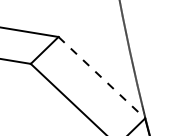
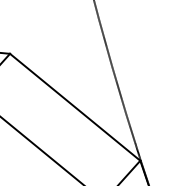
line: (102, 78) -> (76, 108), dashed -> solid

